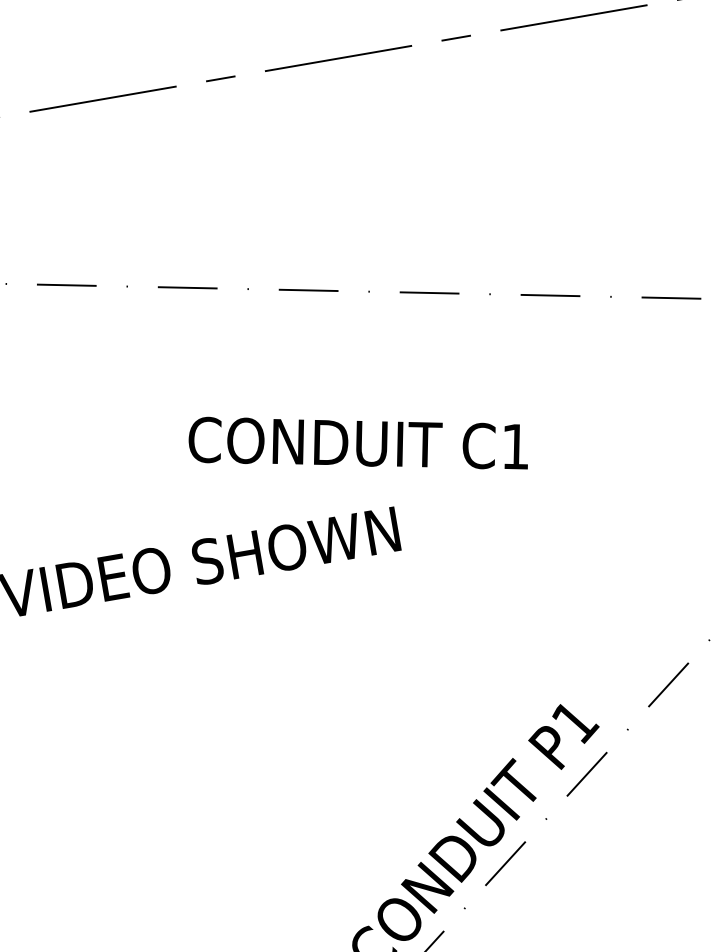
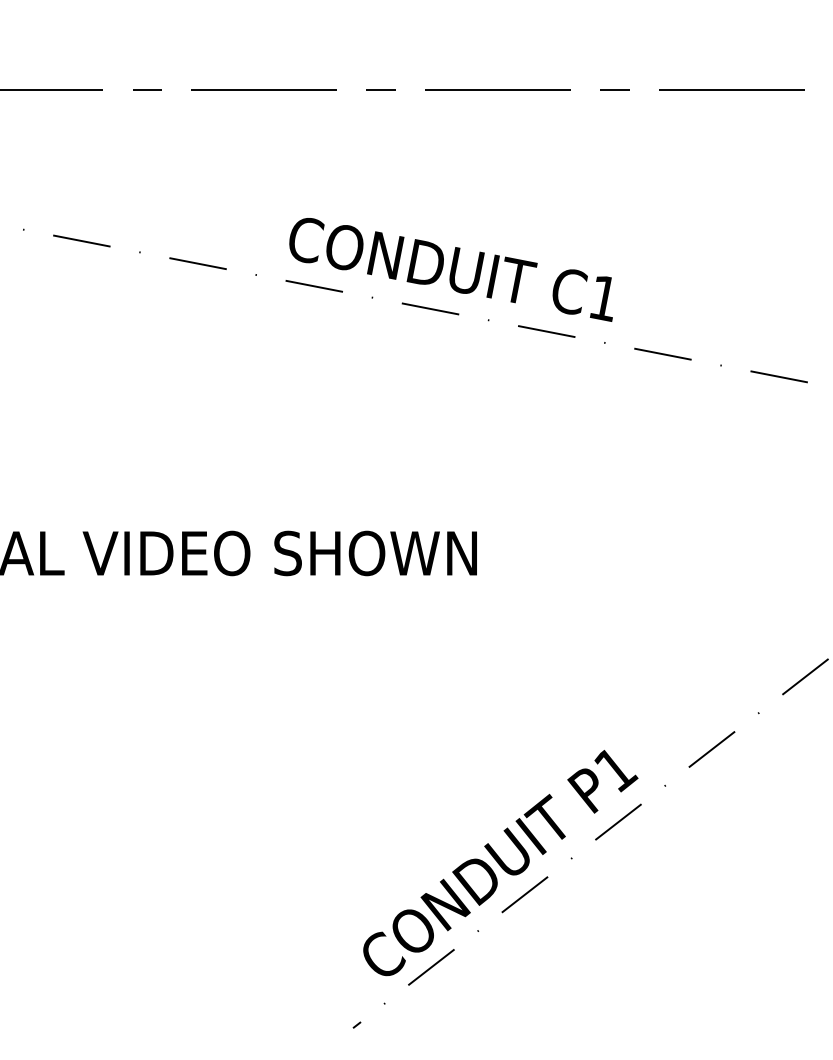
text: (355, 444) -> (450, 269), moved

